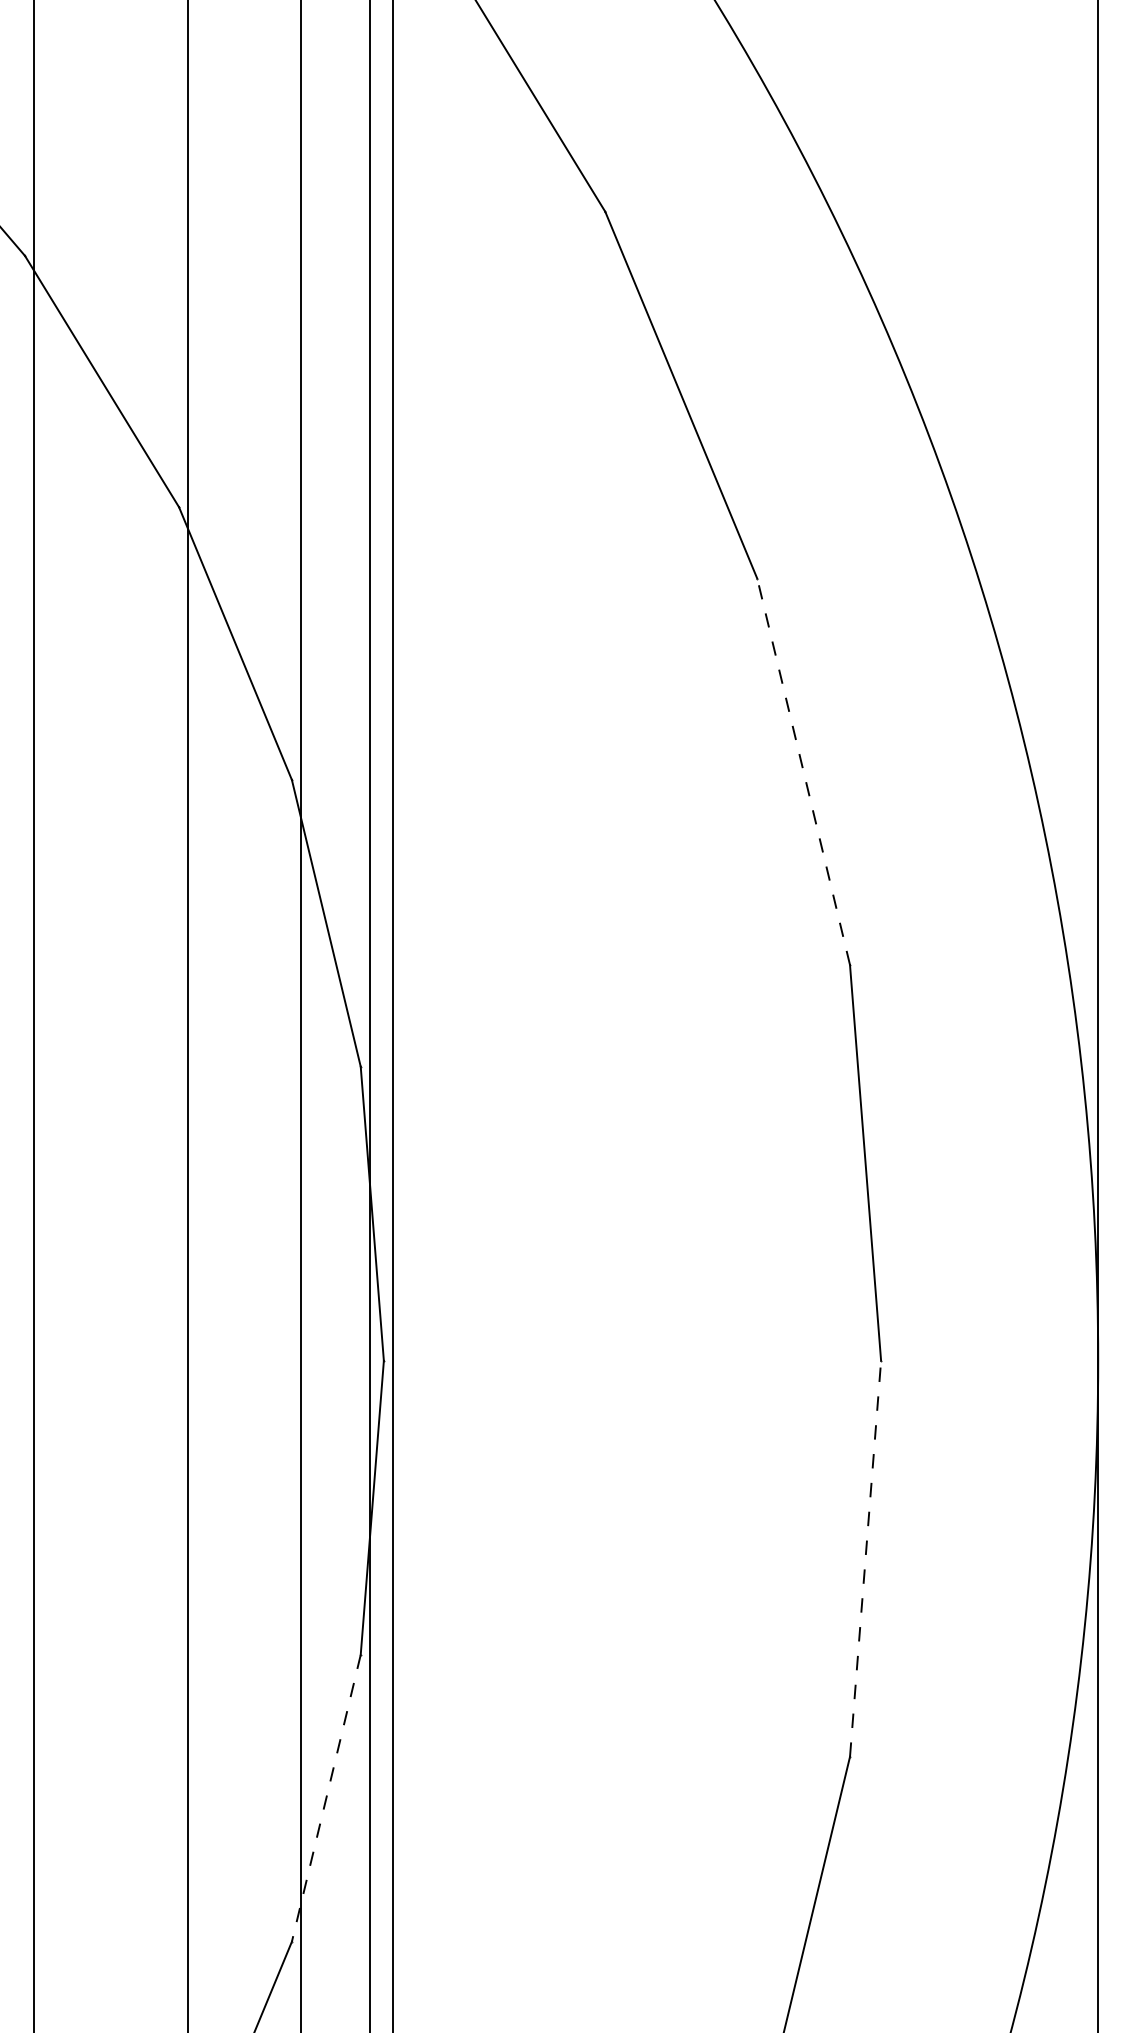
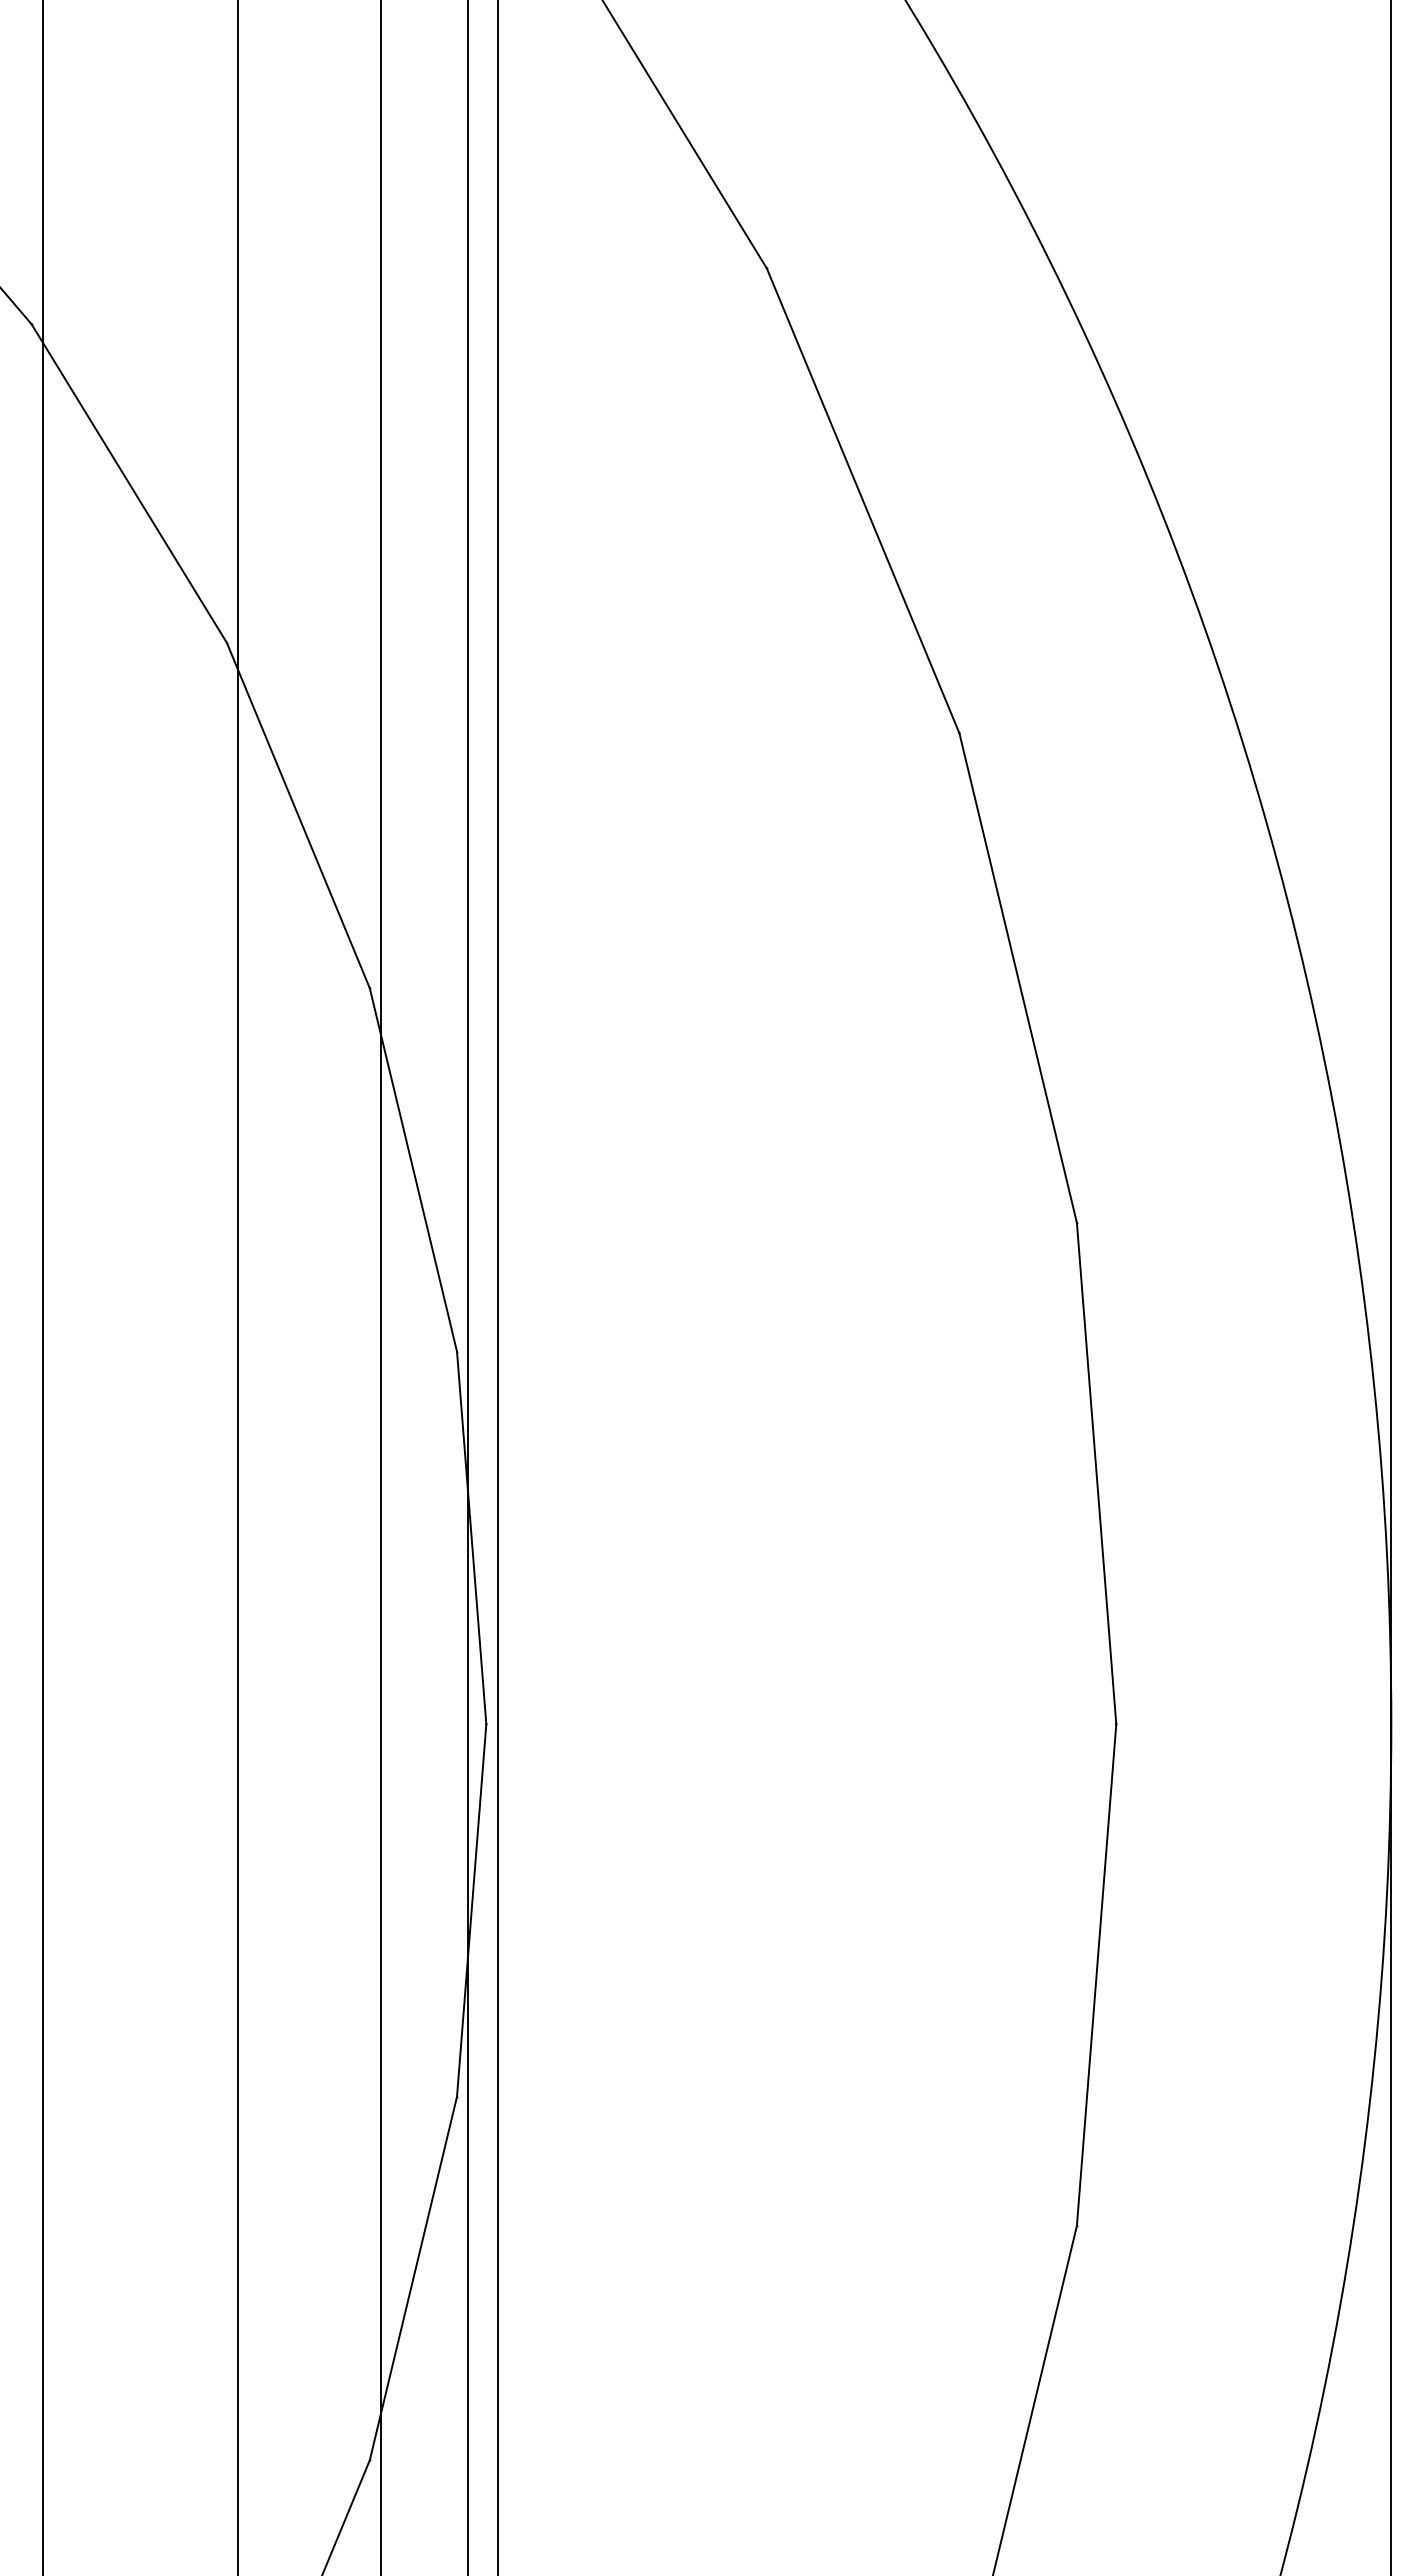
line: (803, 772) -> (1018, 978), dashed -> solid
line: (865, 1559) -> (1096, 1975), dashed -> solid
line: (326, 1798) -> (413, 2278), dashed -> solid

